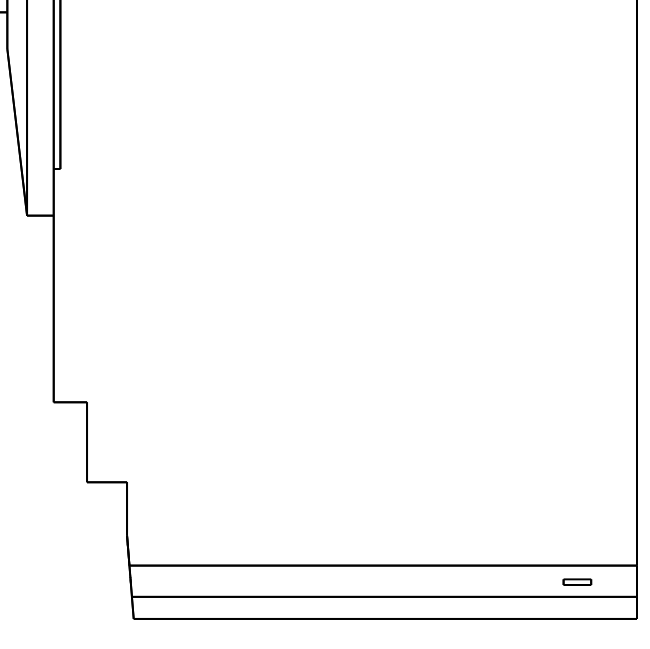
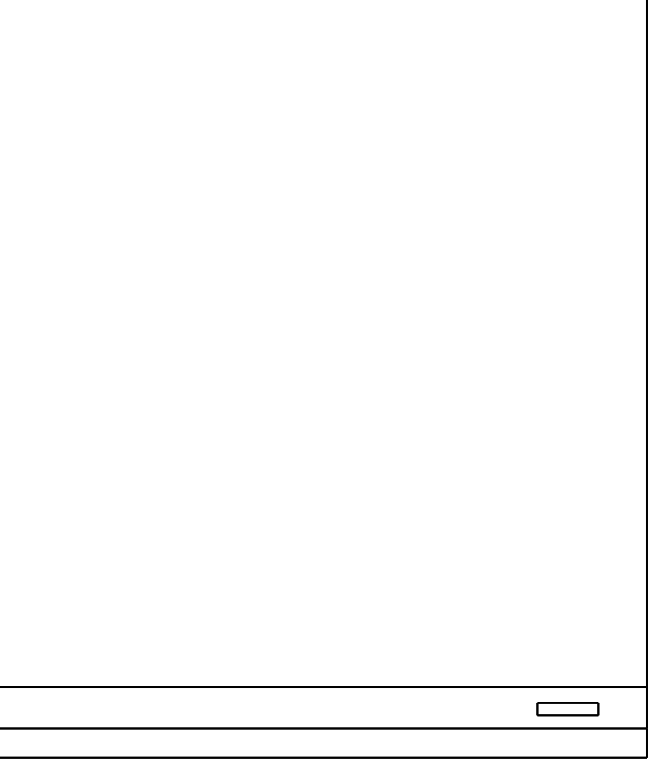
part: (577, 581) -> (568, 708), size x1.67

